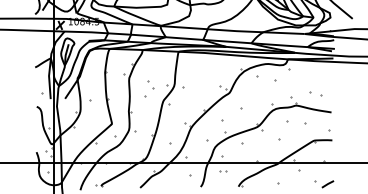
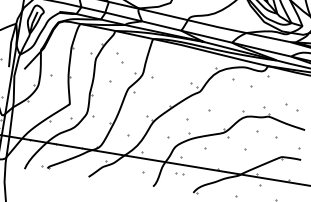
part: (150, 84) -> (119, 57), moved

